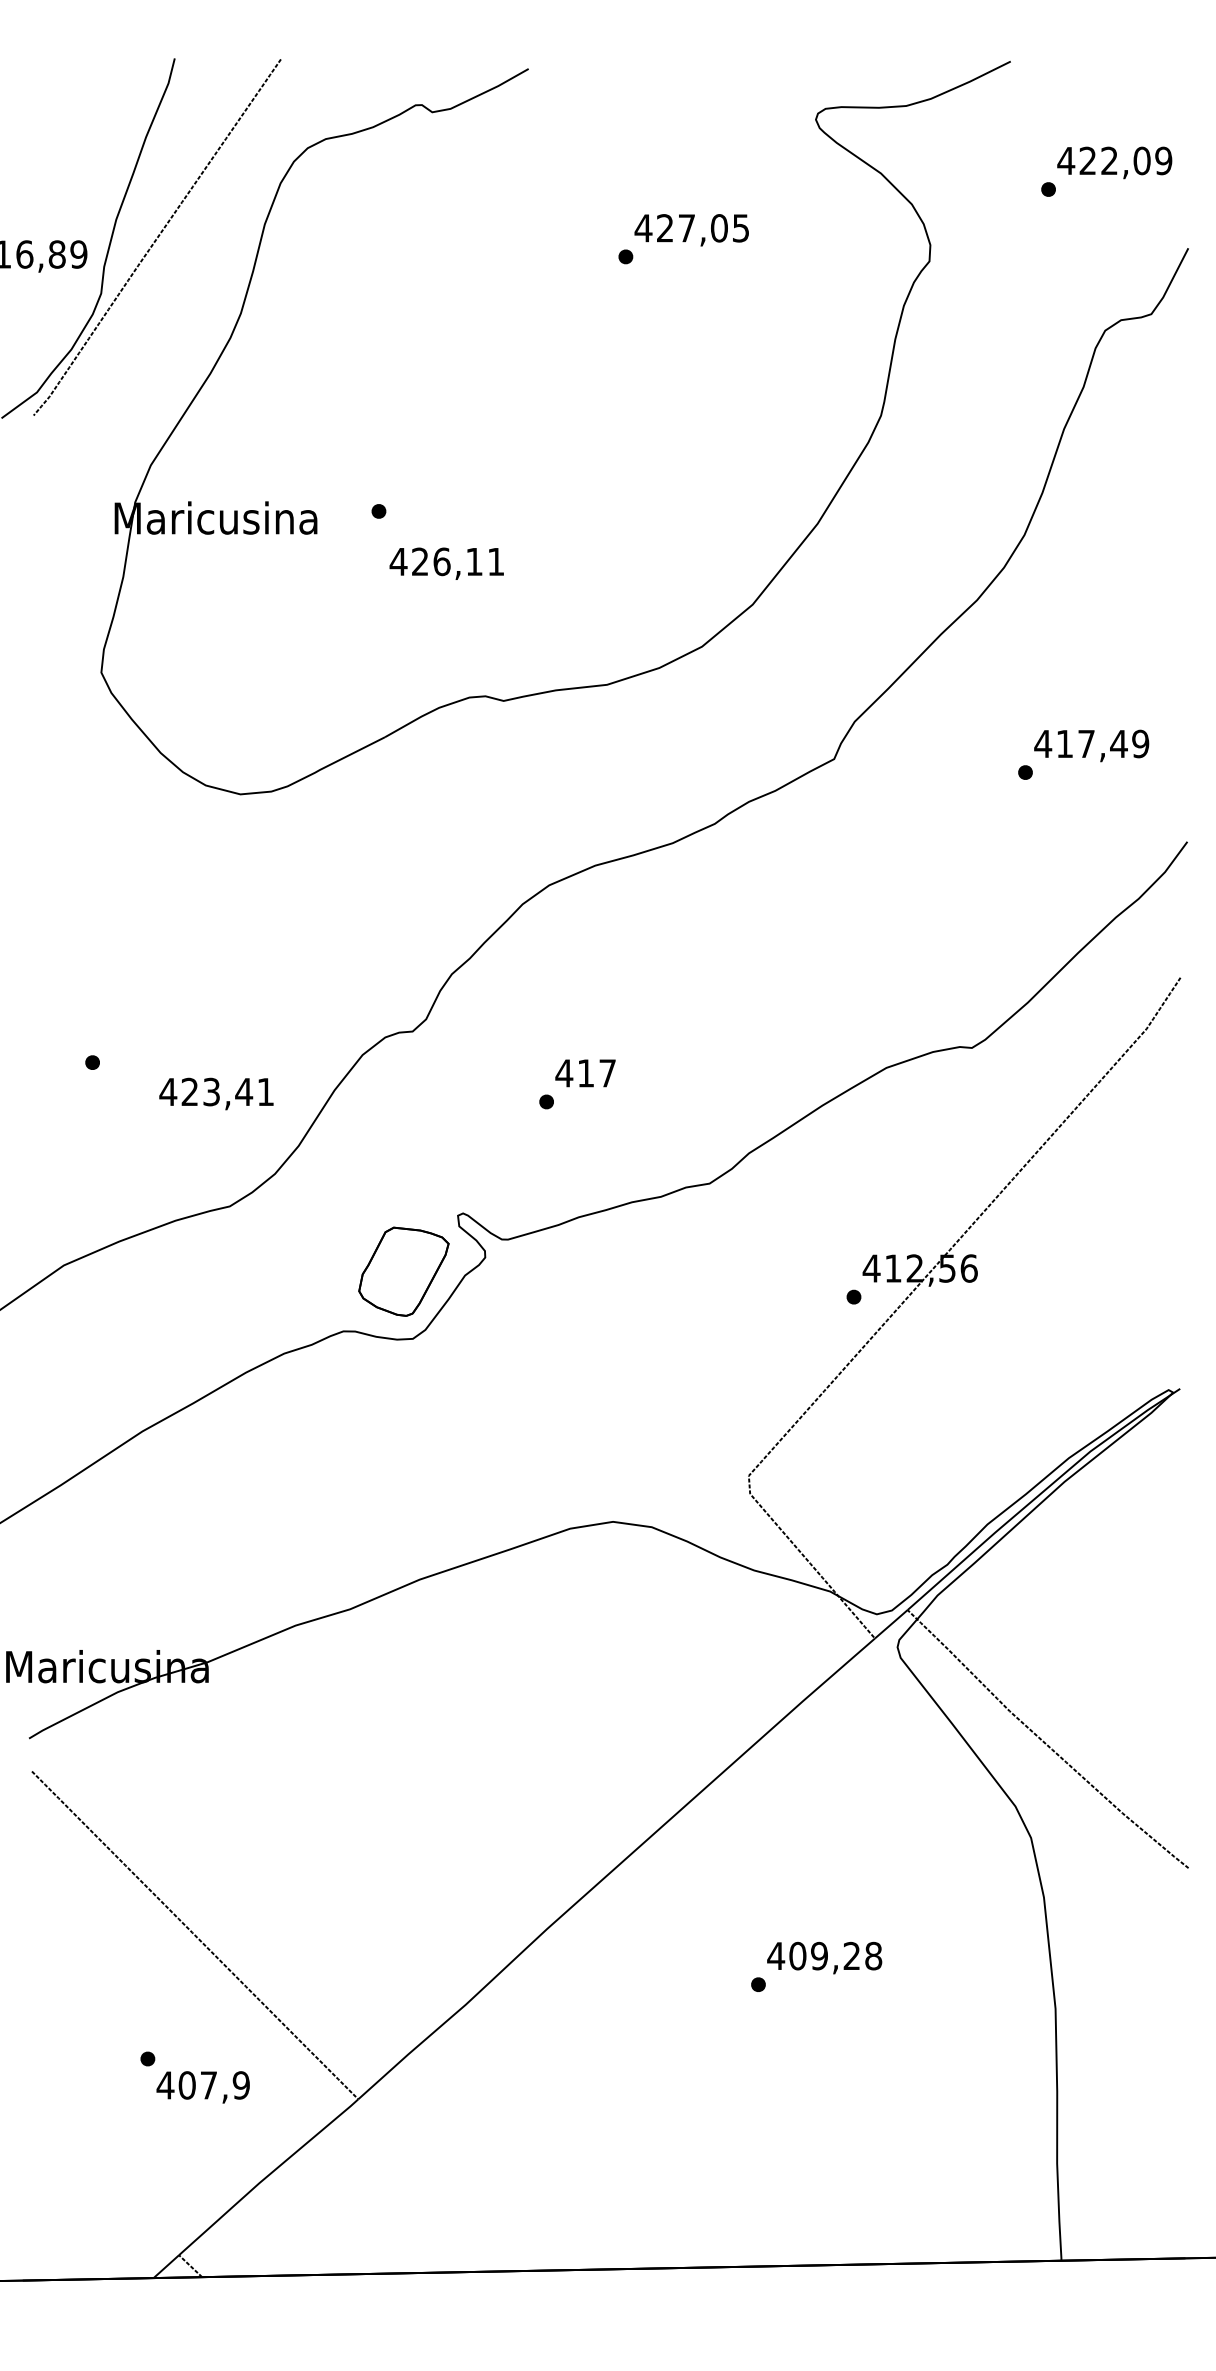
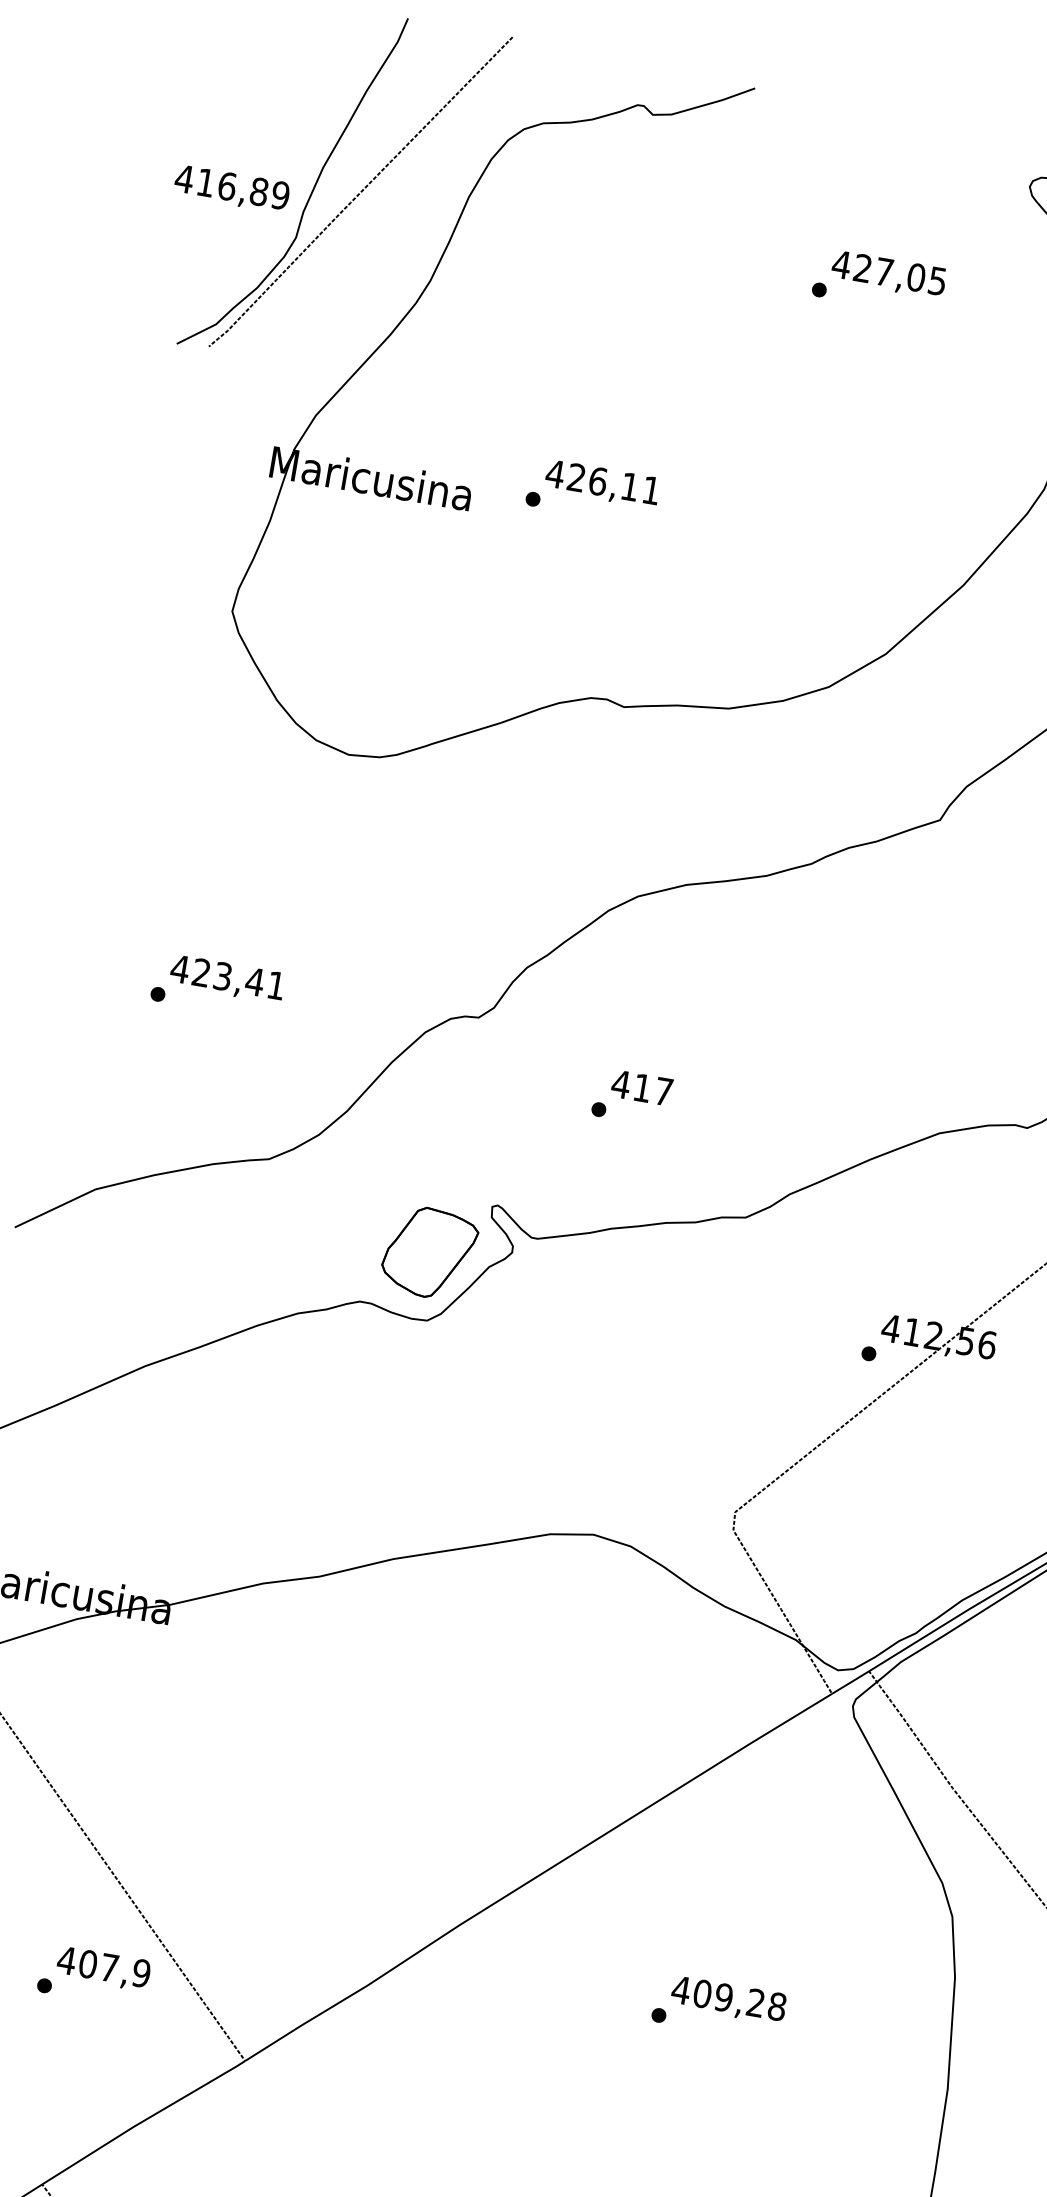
text: (446, 563) -> (602, 483), moved
text: (216, 1093) -> (227, 978), moved
text: (202, 2087) -> (102, 1968), moved

